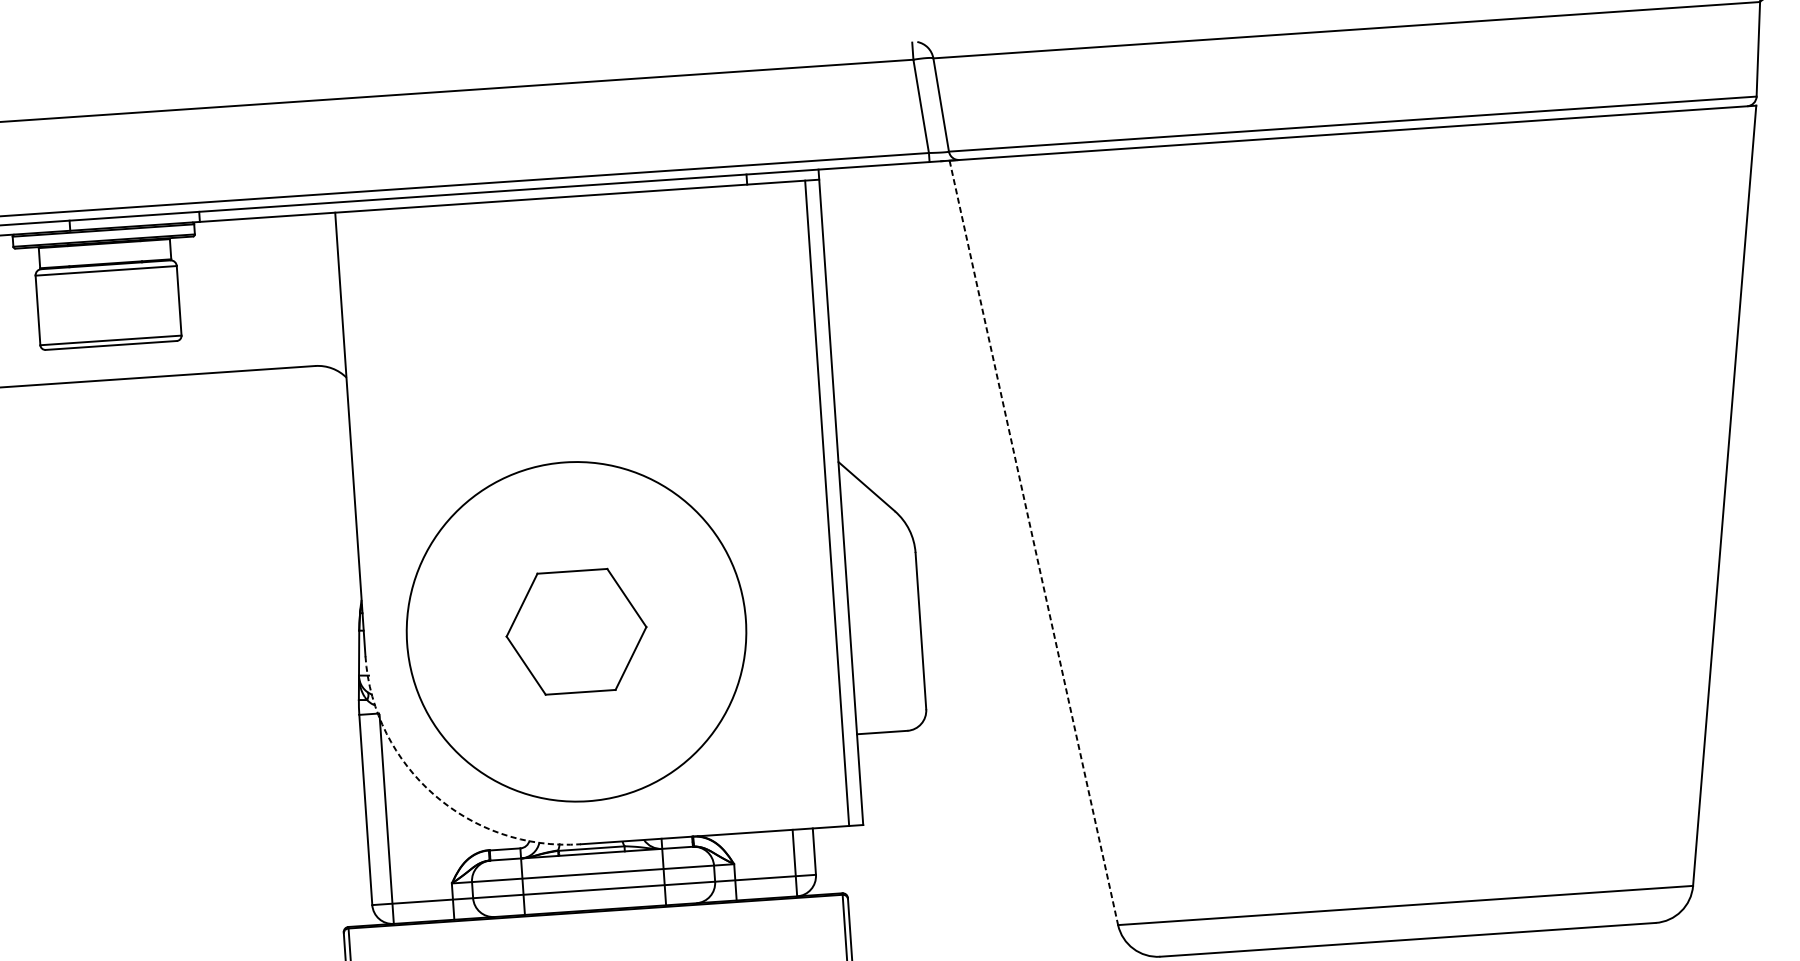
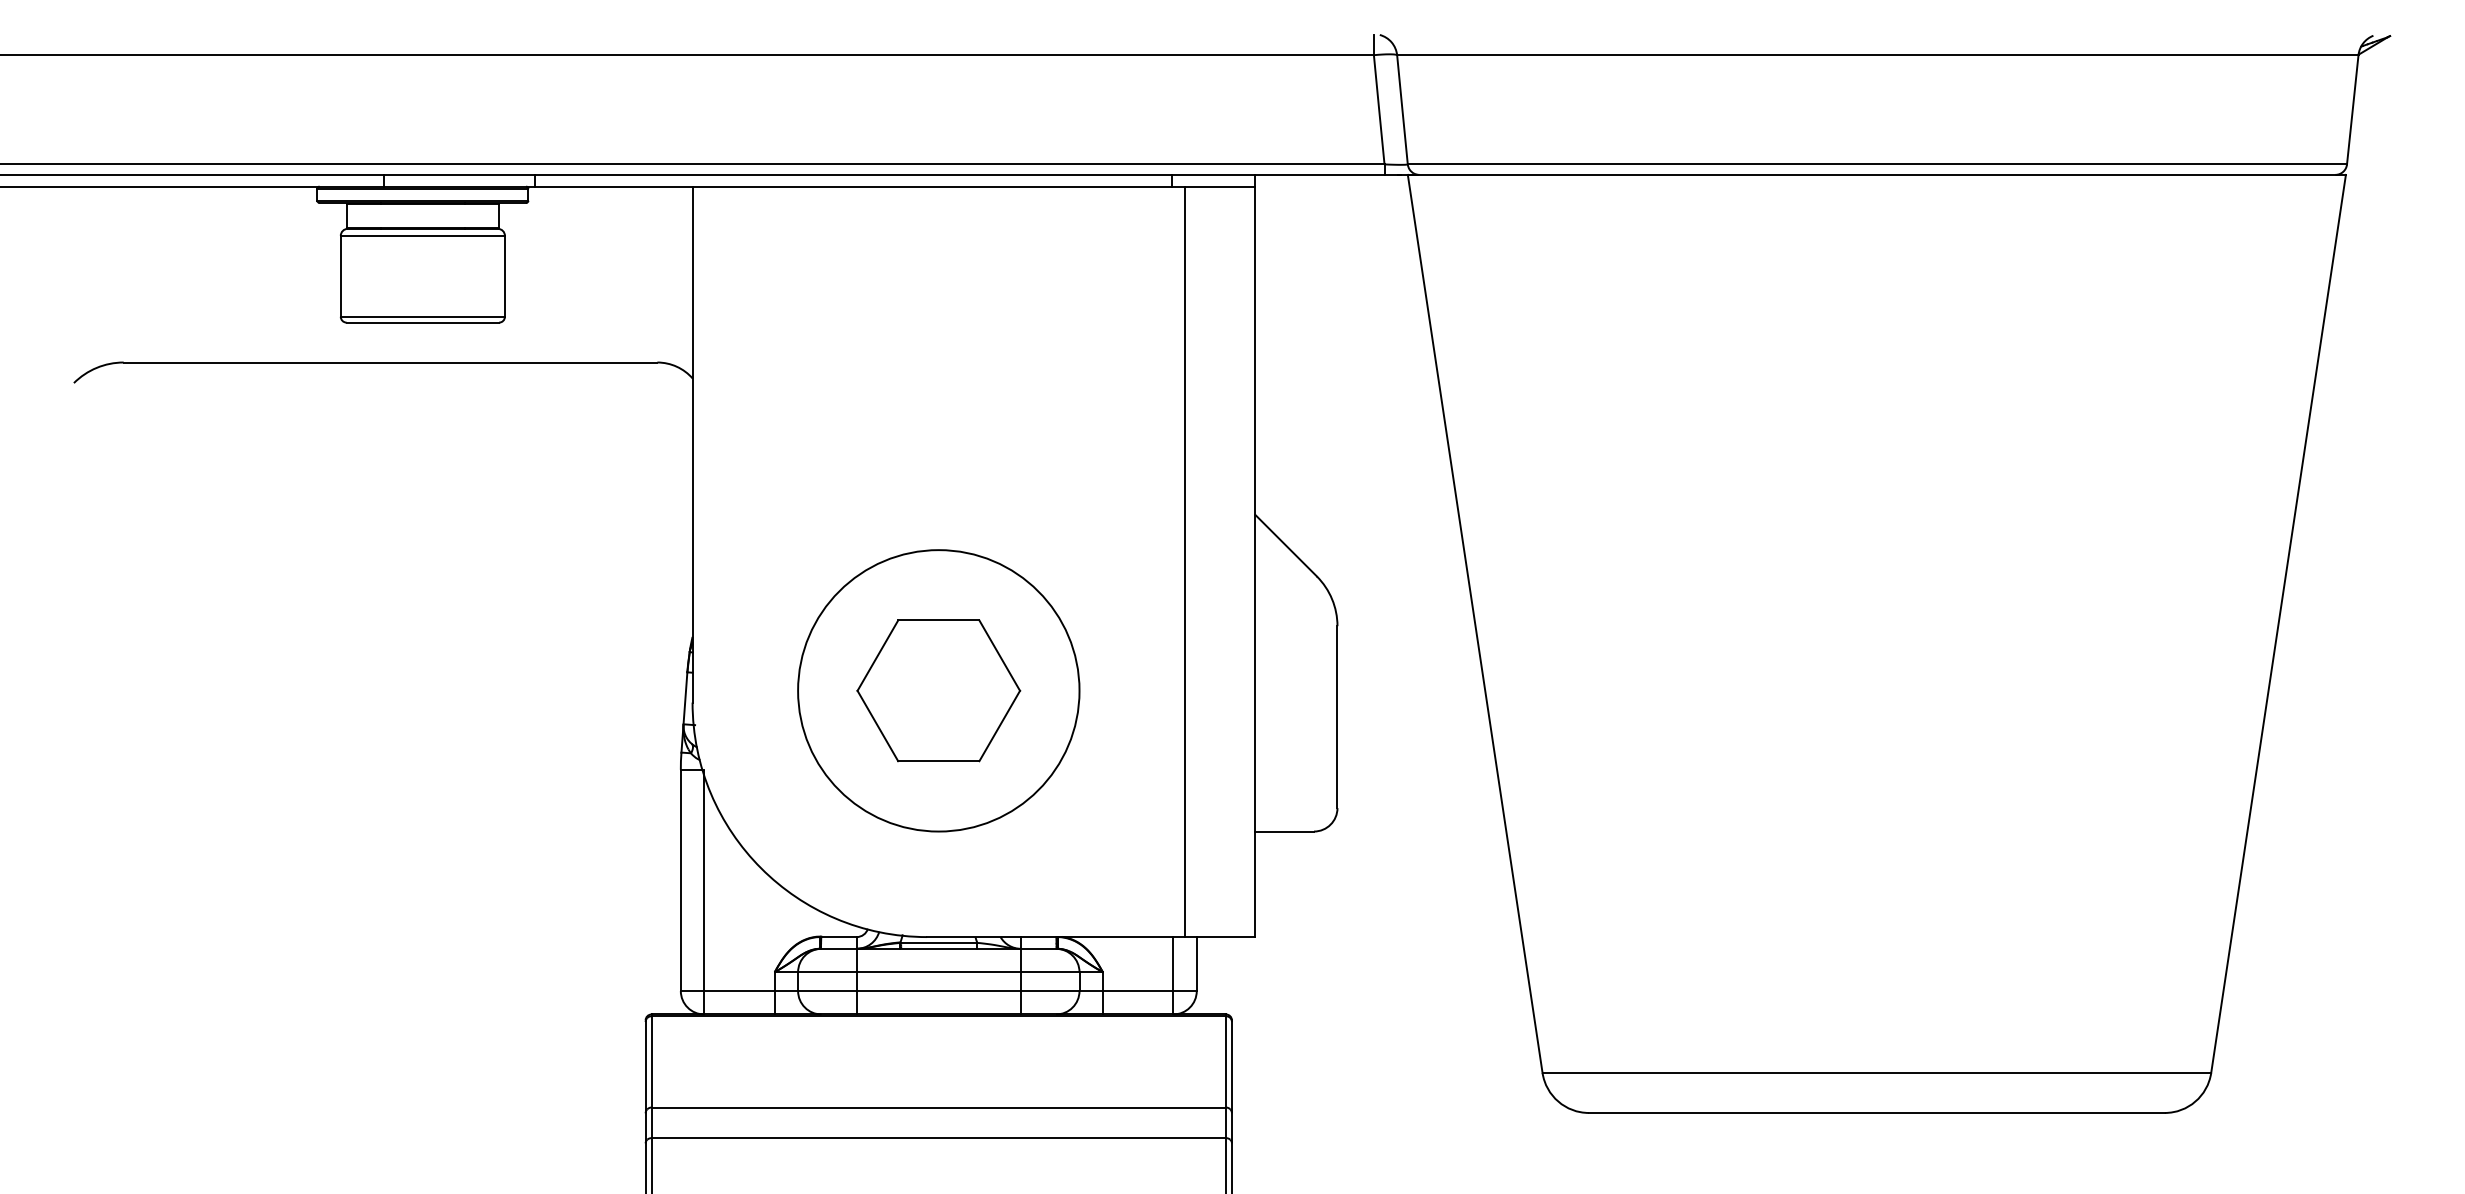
line: (827, 502) -> (1185, 561), moved
line: (1034, 543) -> (1475, 624), dashed -> solid
circle: (576, 631) -> (938, 690), size x0.71
arc: (434, 794) -> (761, 868), dashed -> solid

